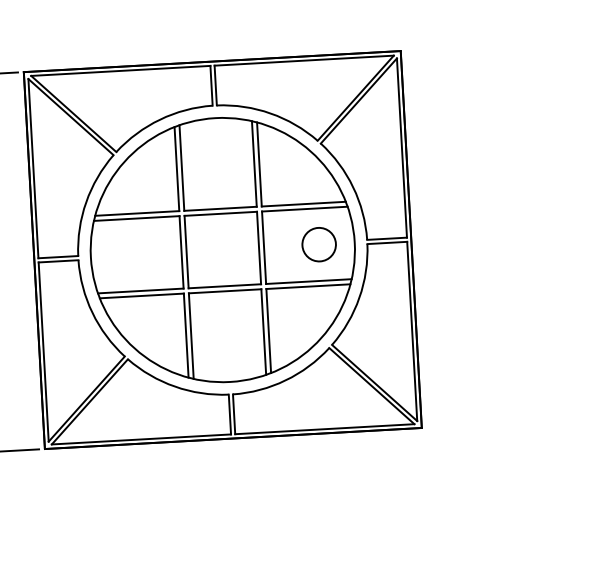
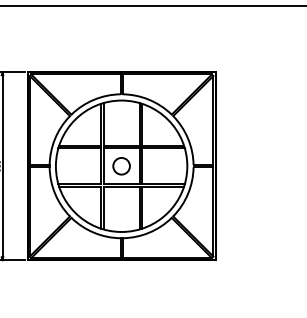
circle: (318, 245) -> (121, 166), moved

